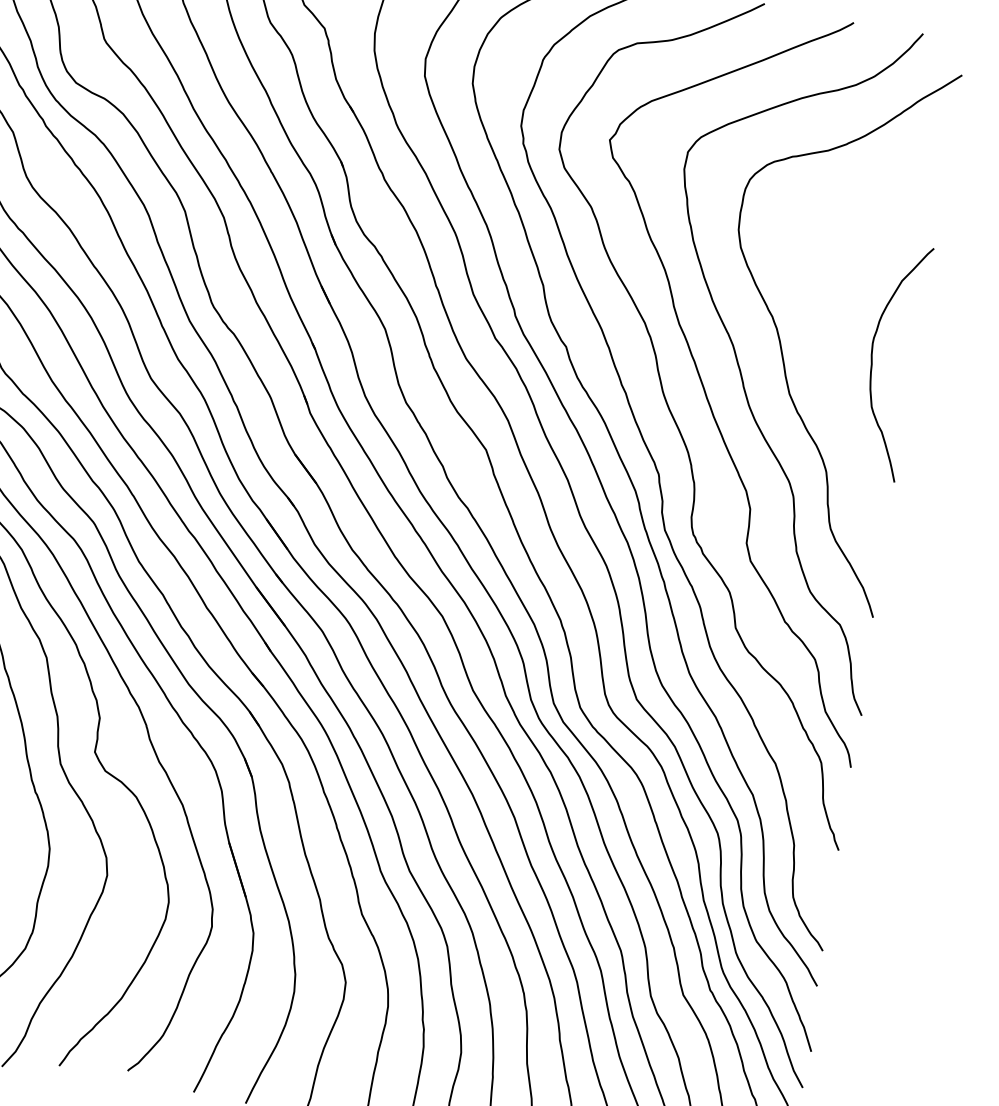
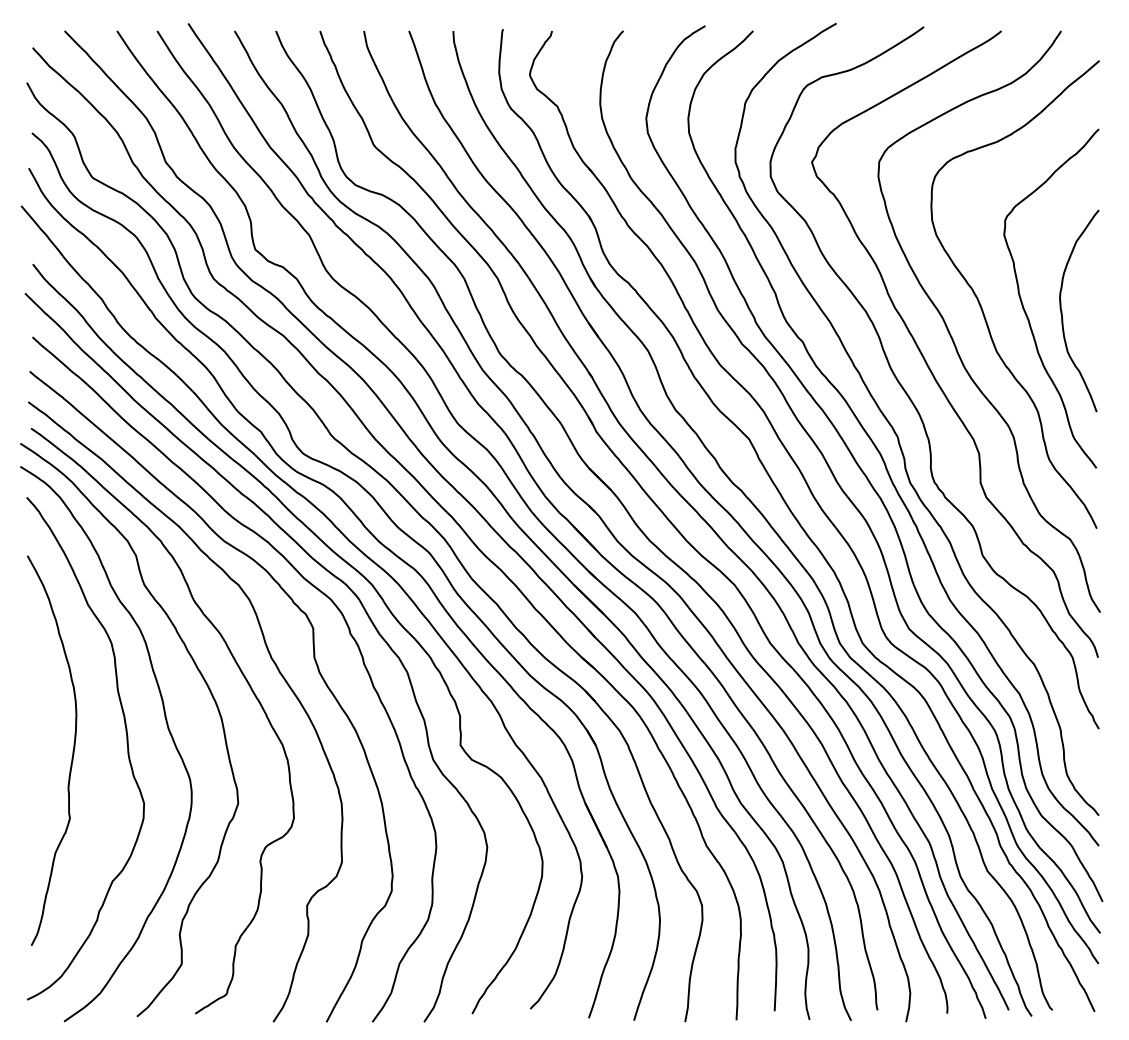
curve: (829, 347) -> (1024, 307), added

